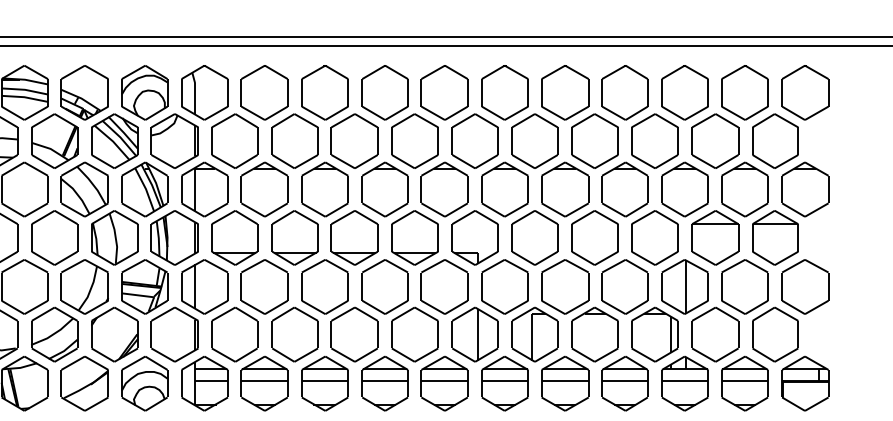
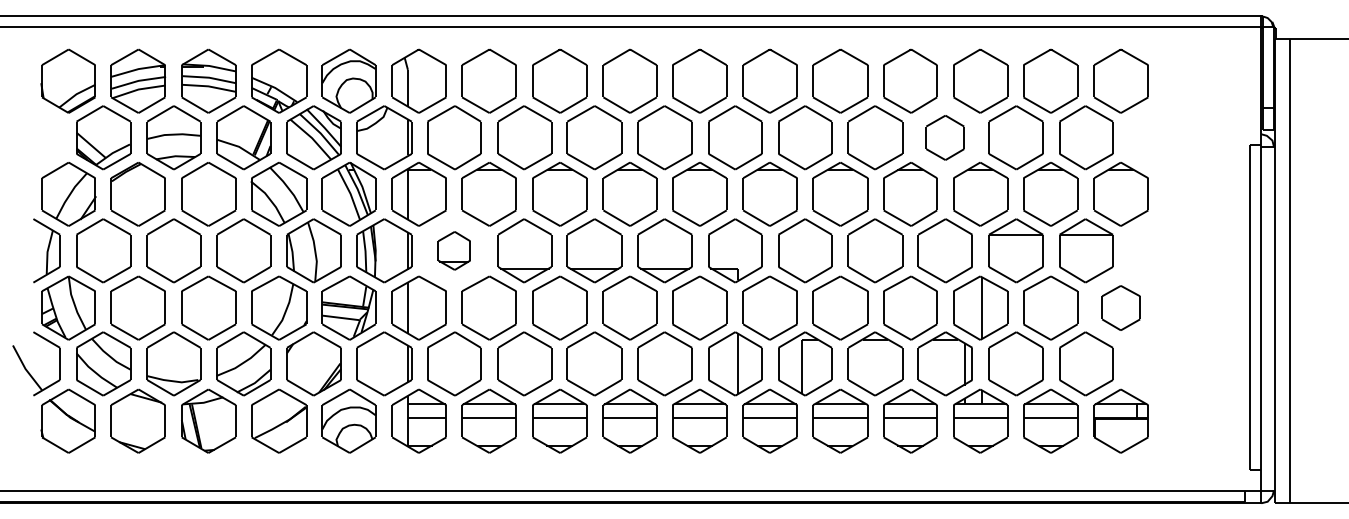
part: (654, 140) -> (944, 137), size x0.7
part: (234, 237) -> (454, 250), size x0.6
part: (804, 286) -> (1120, 307), size x0.7

